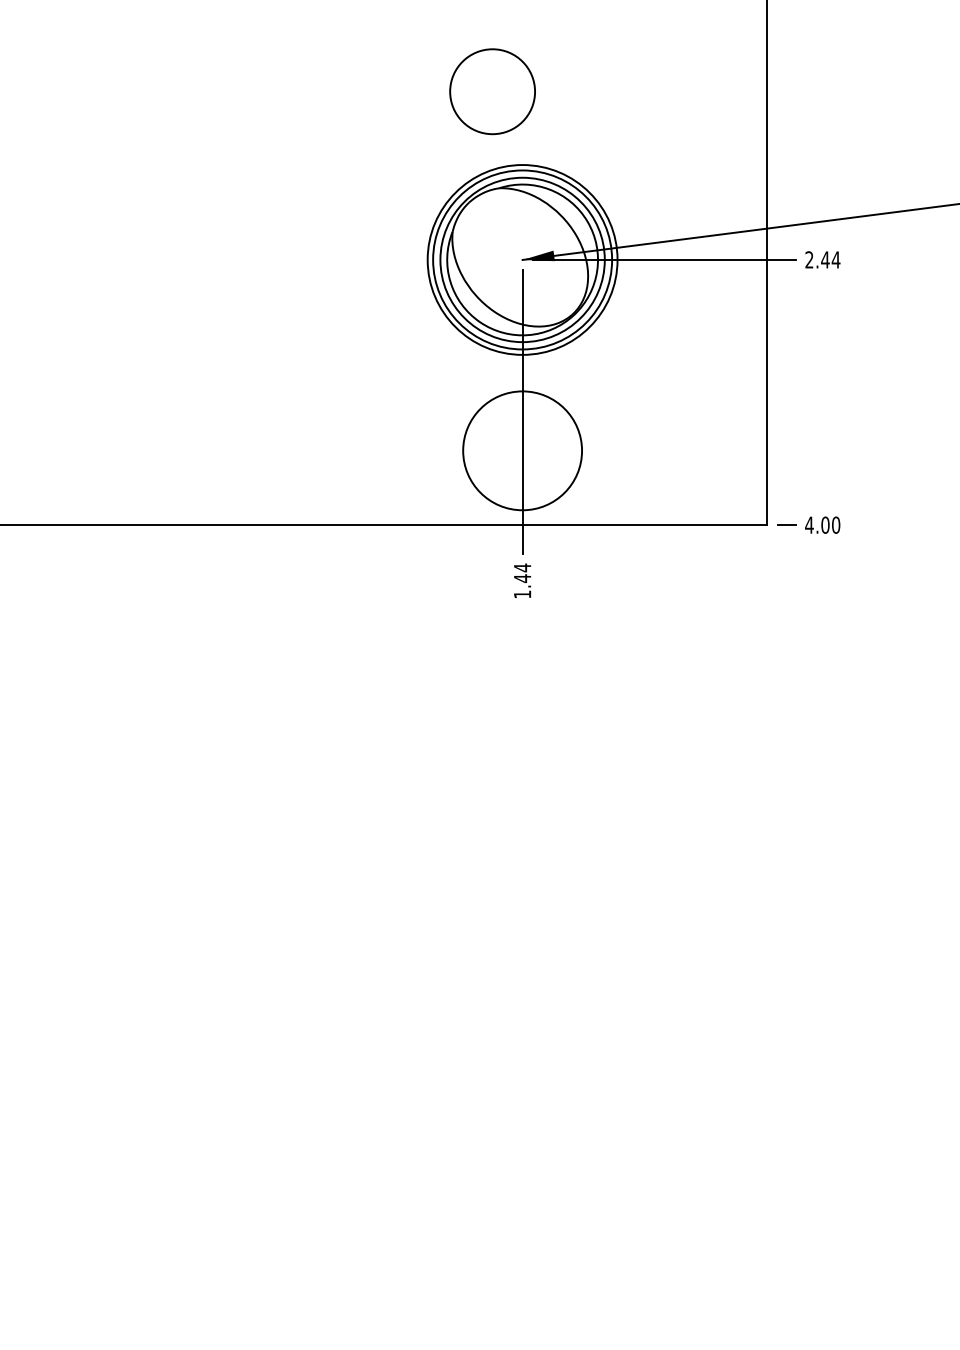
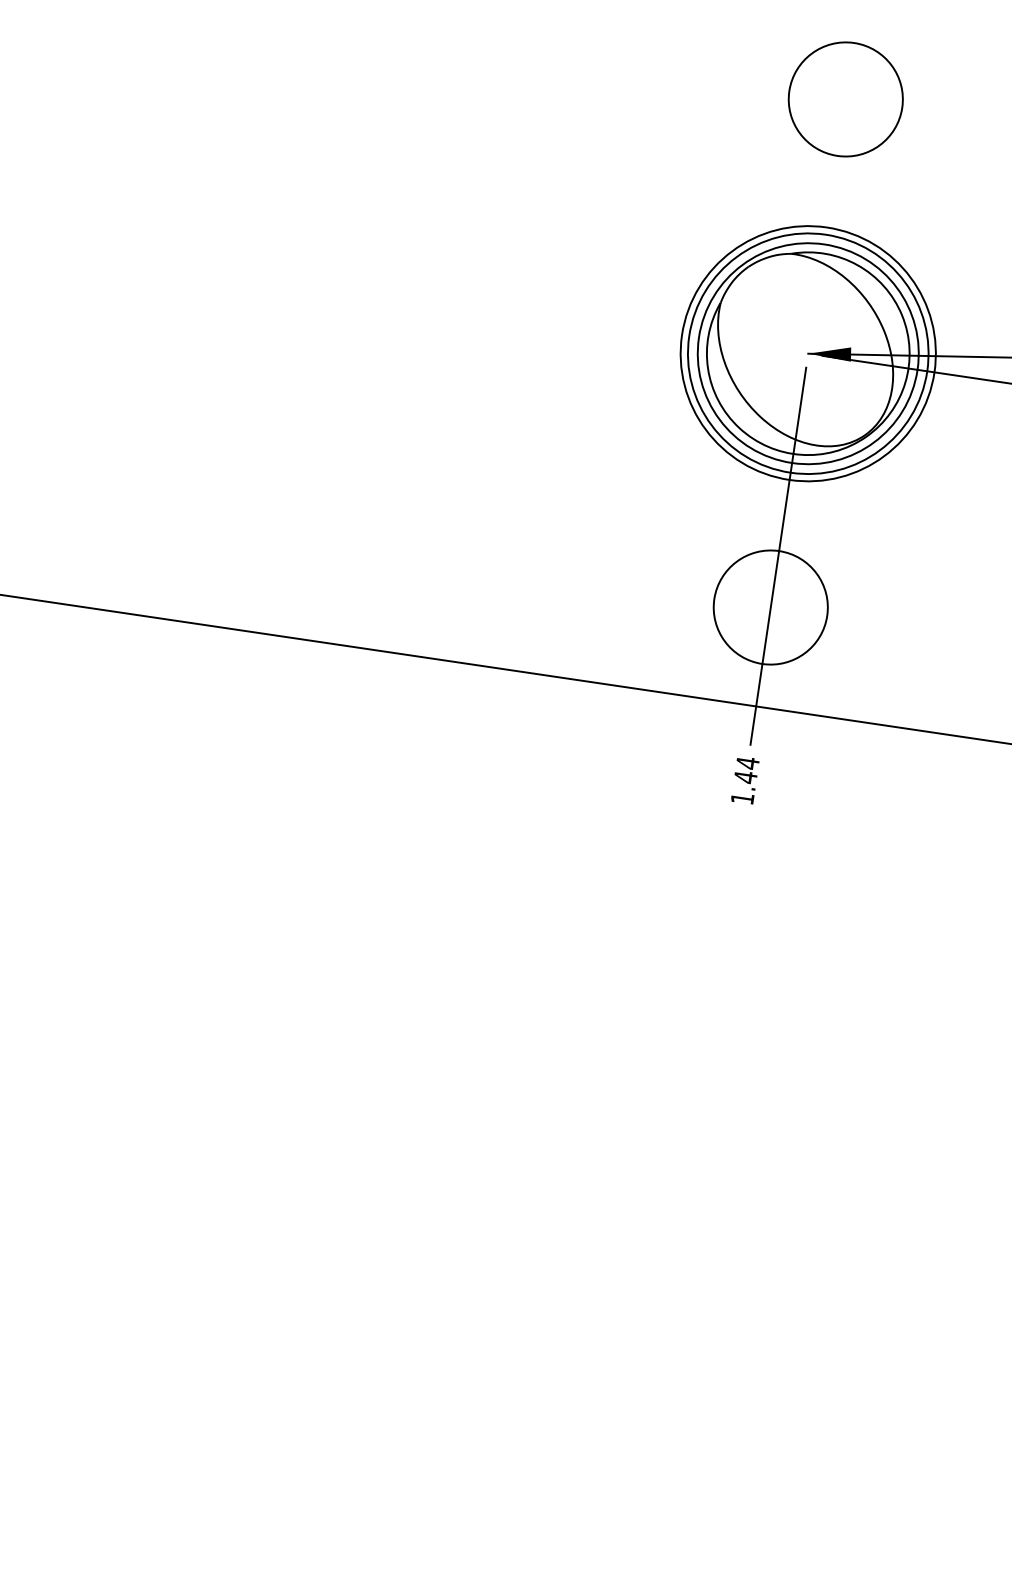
circle: (492, 91) -> (845, 99), moved
circle: (522, 450) -> (770, 607), size x0.71

